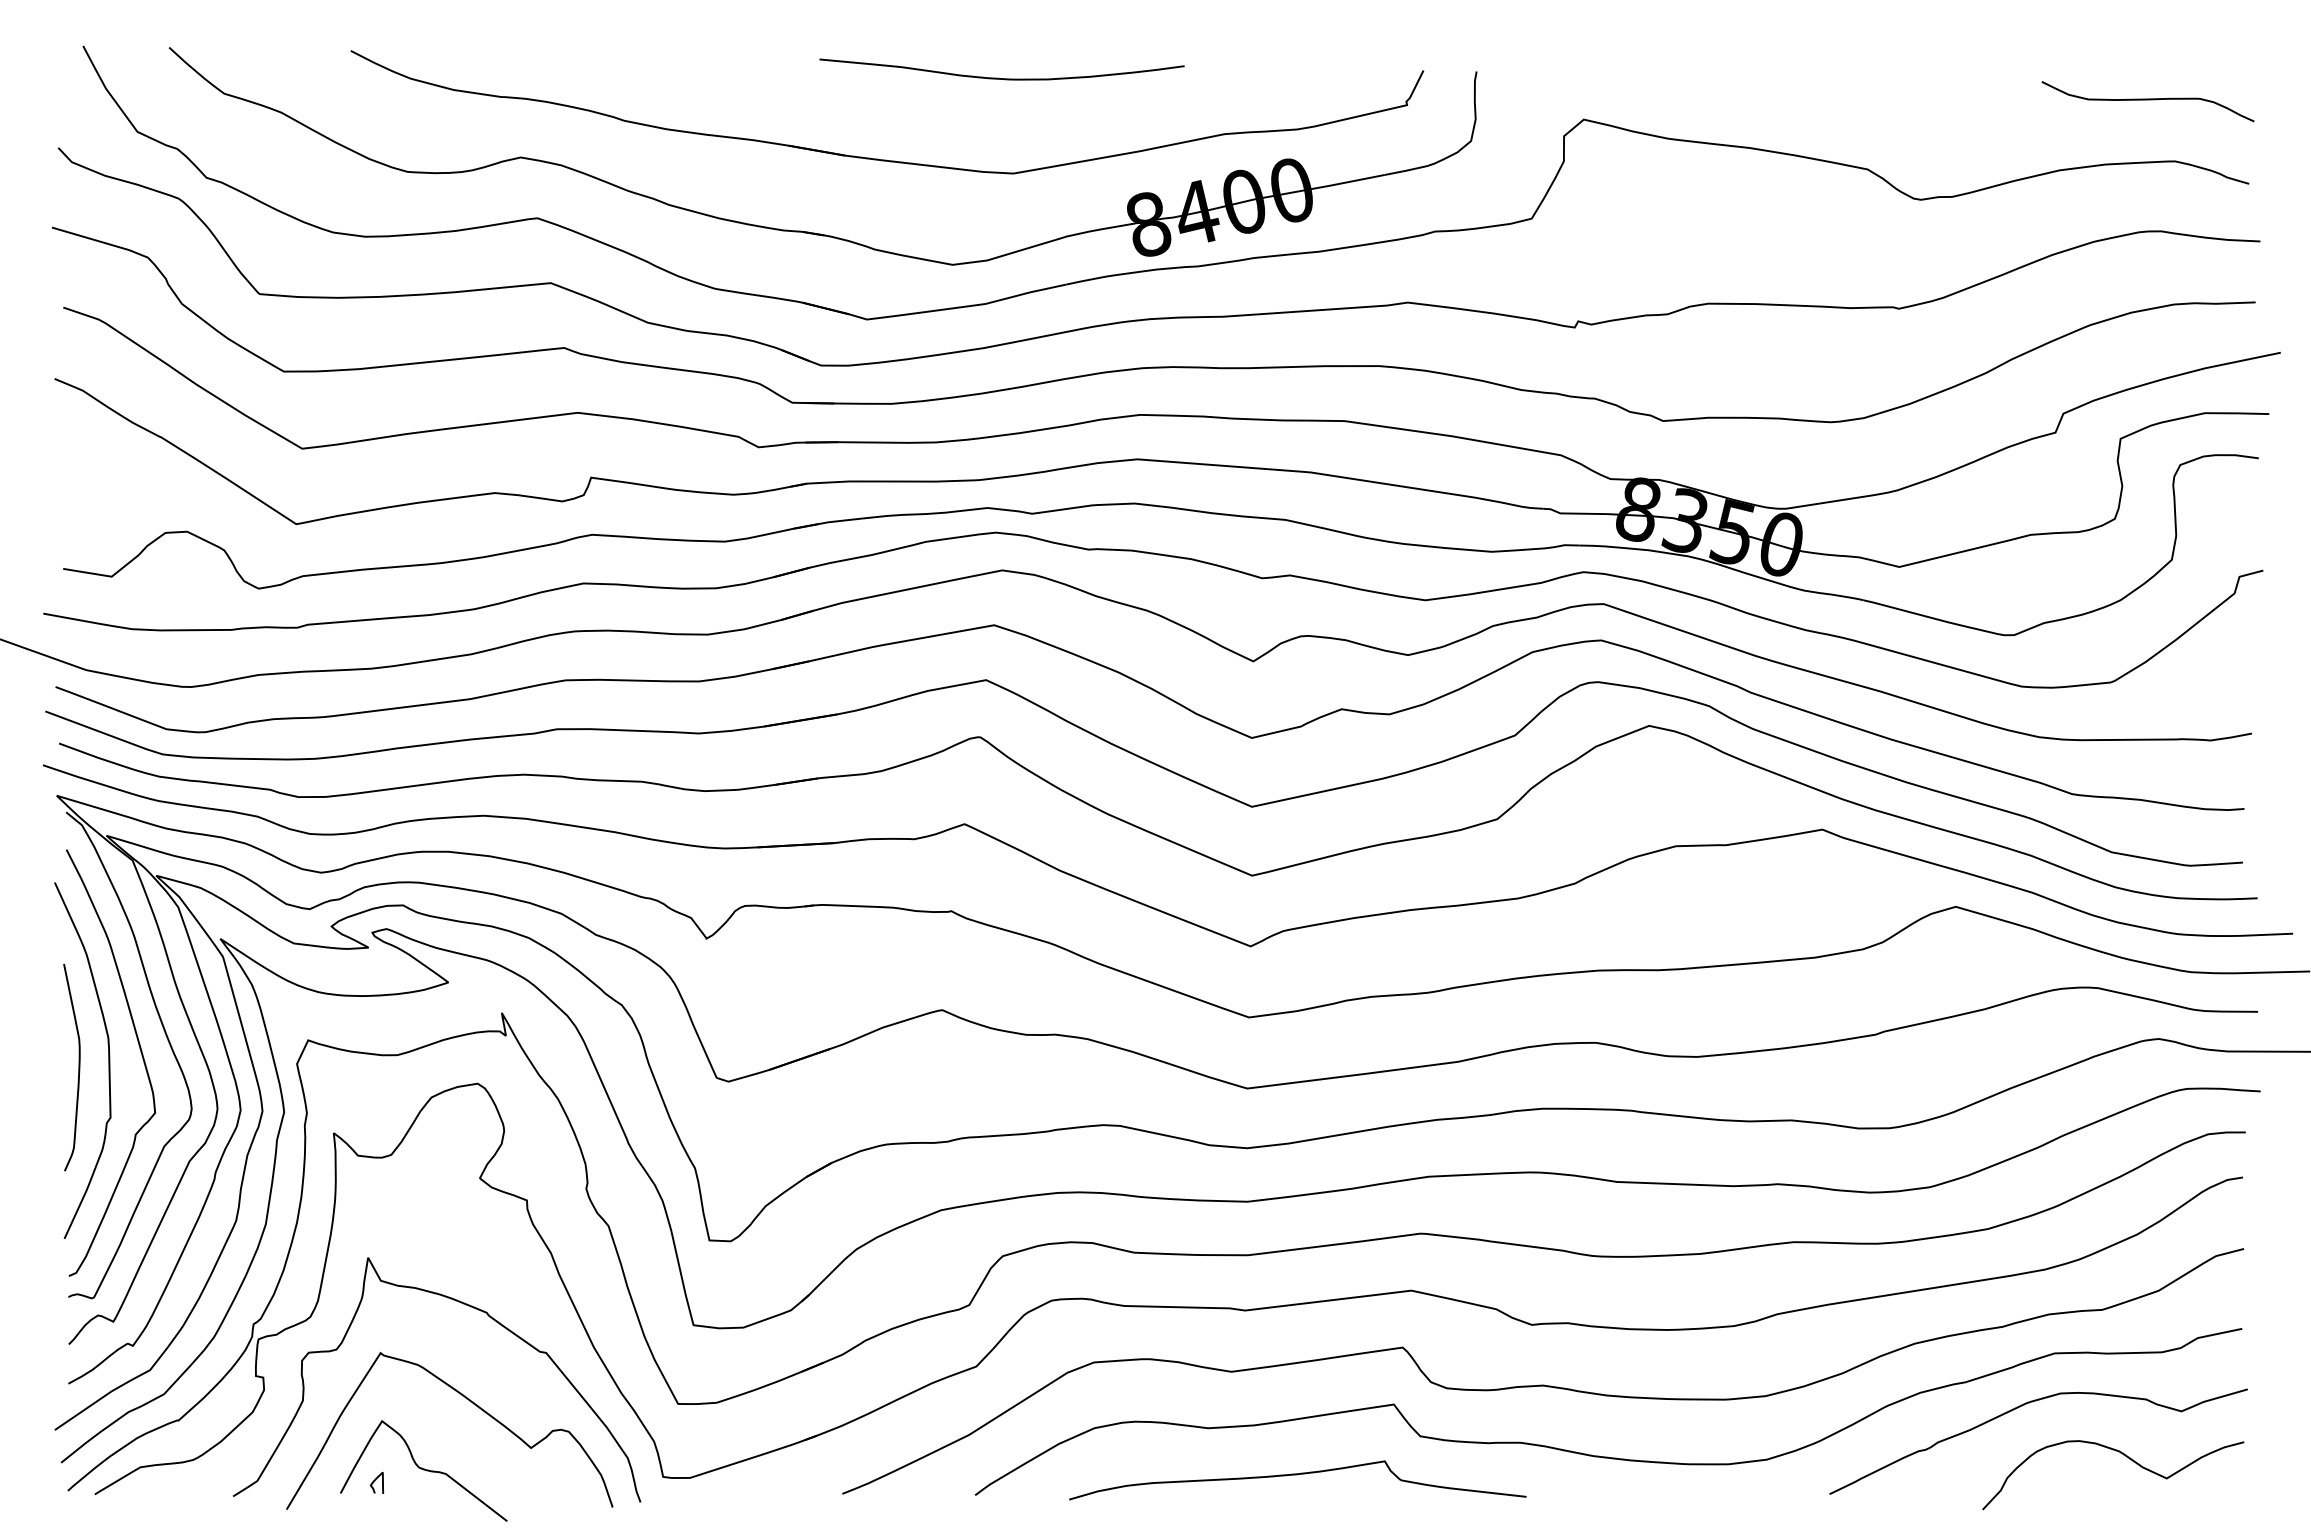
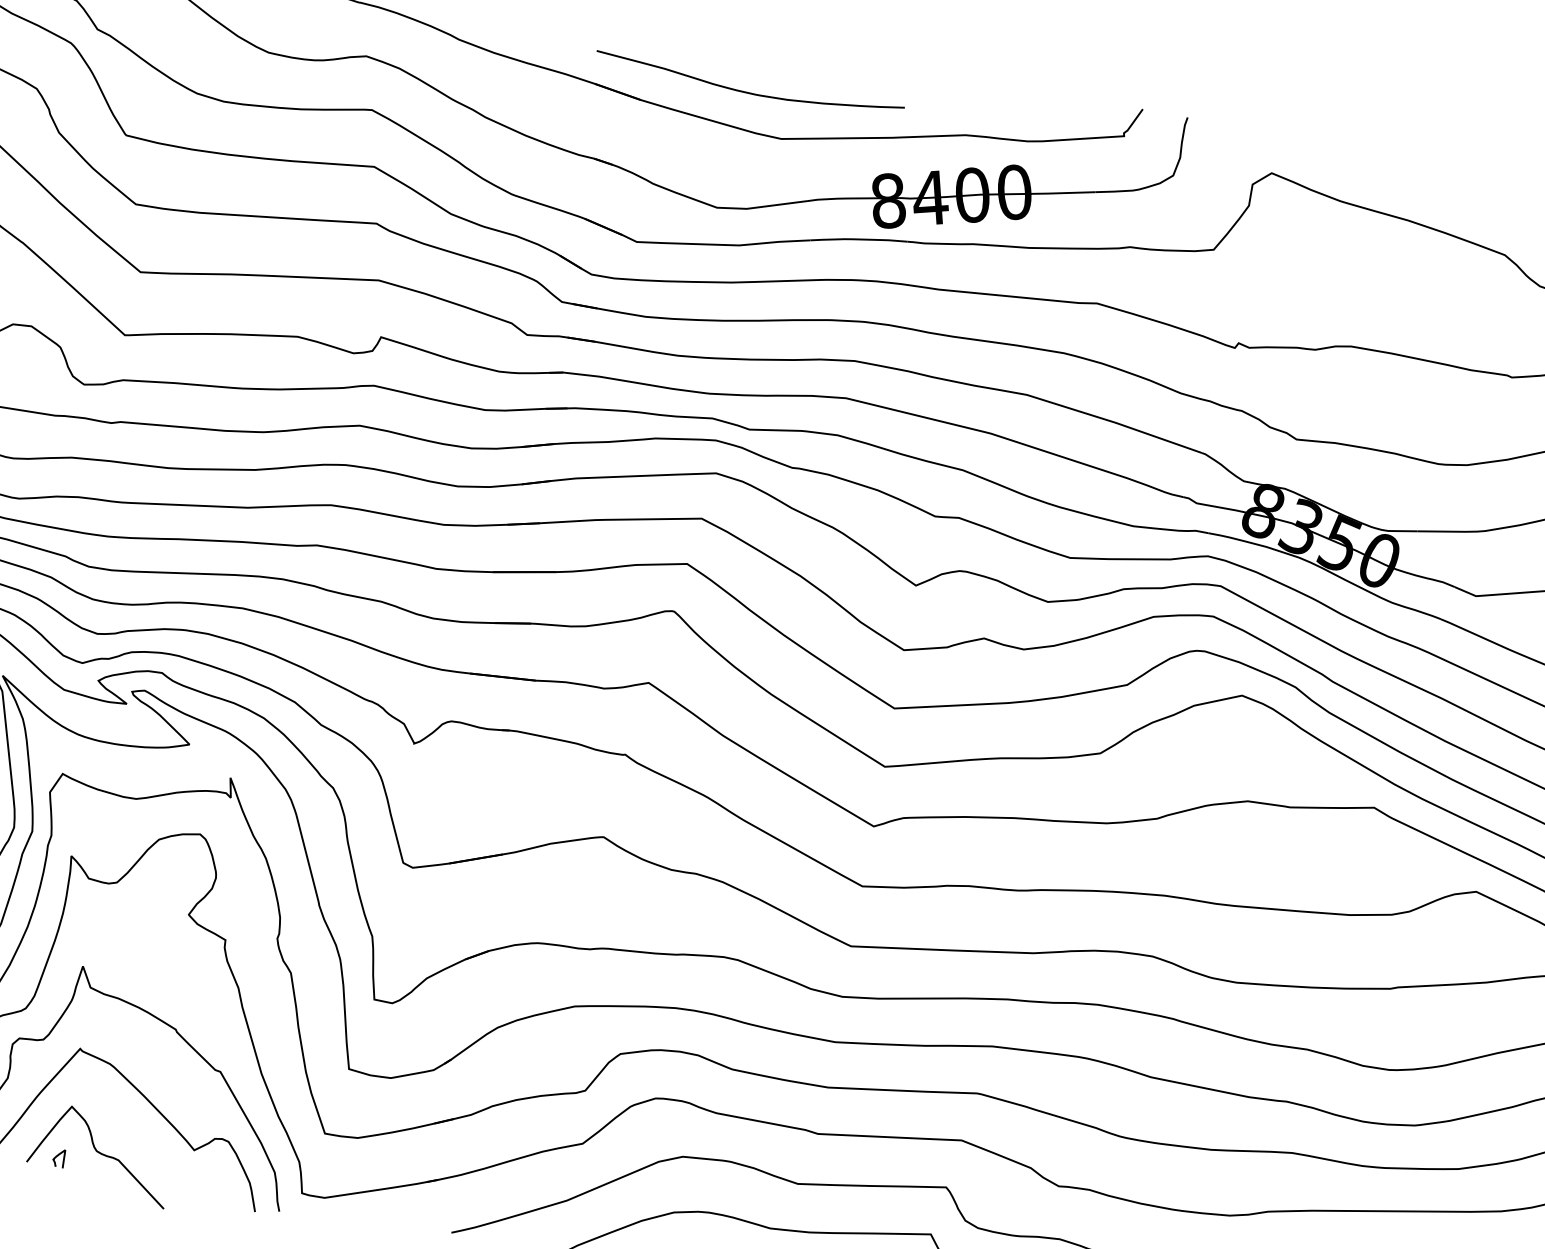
curve: (998, 77) -> (745, 91), moved

